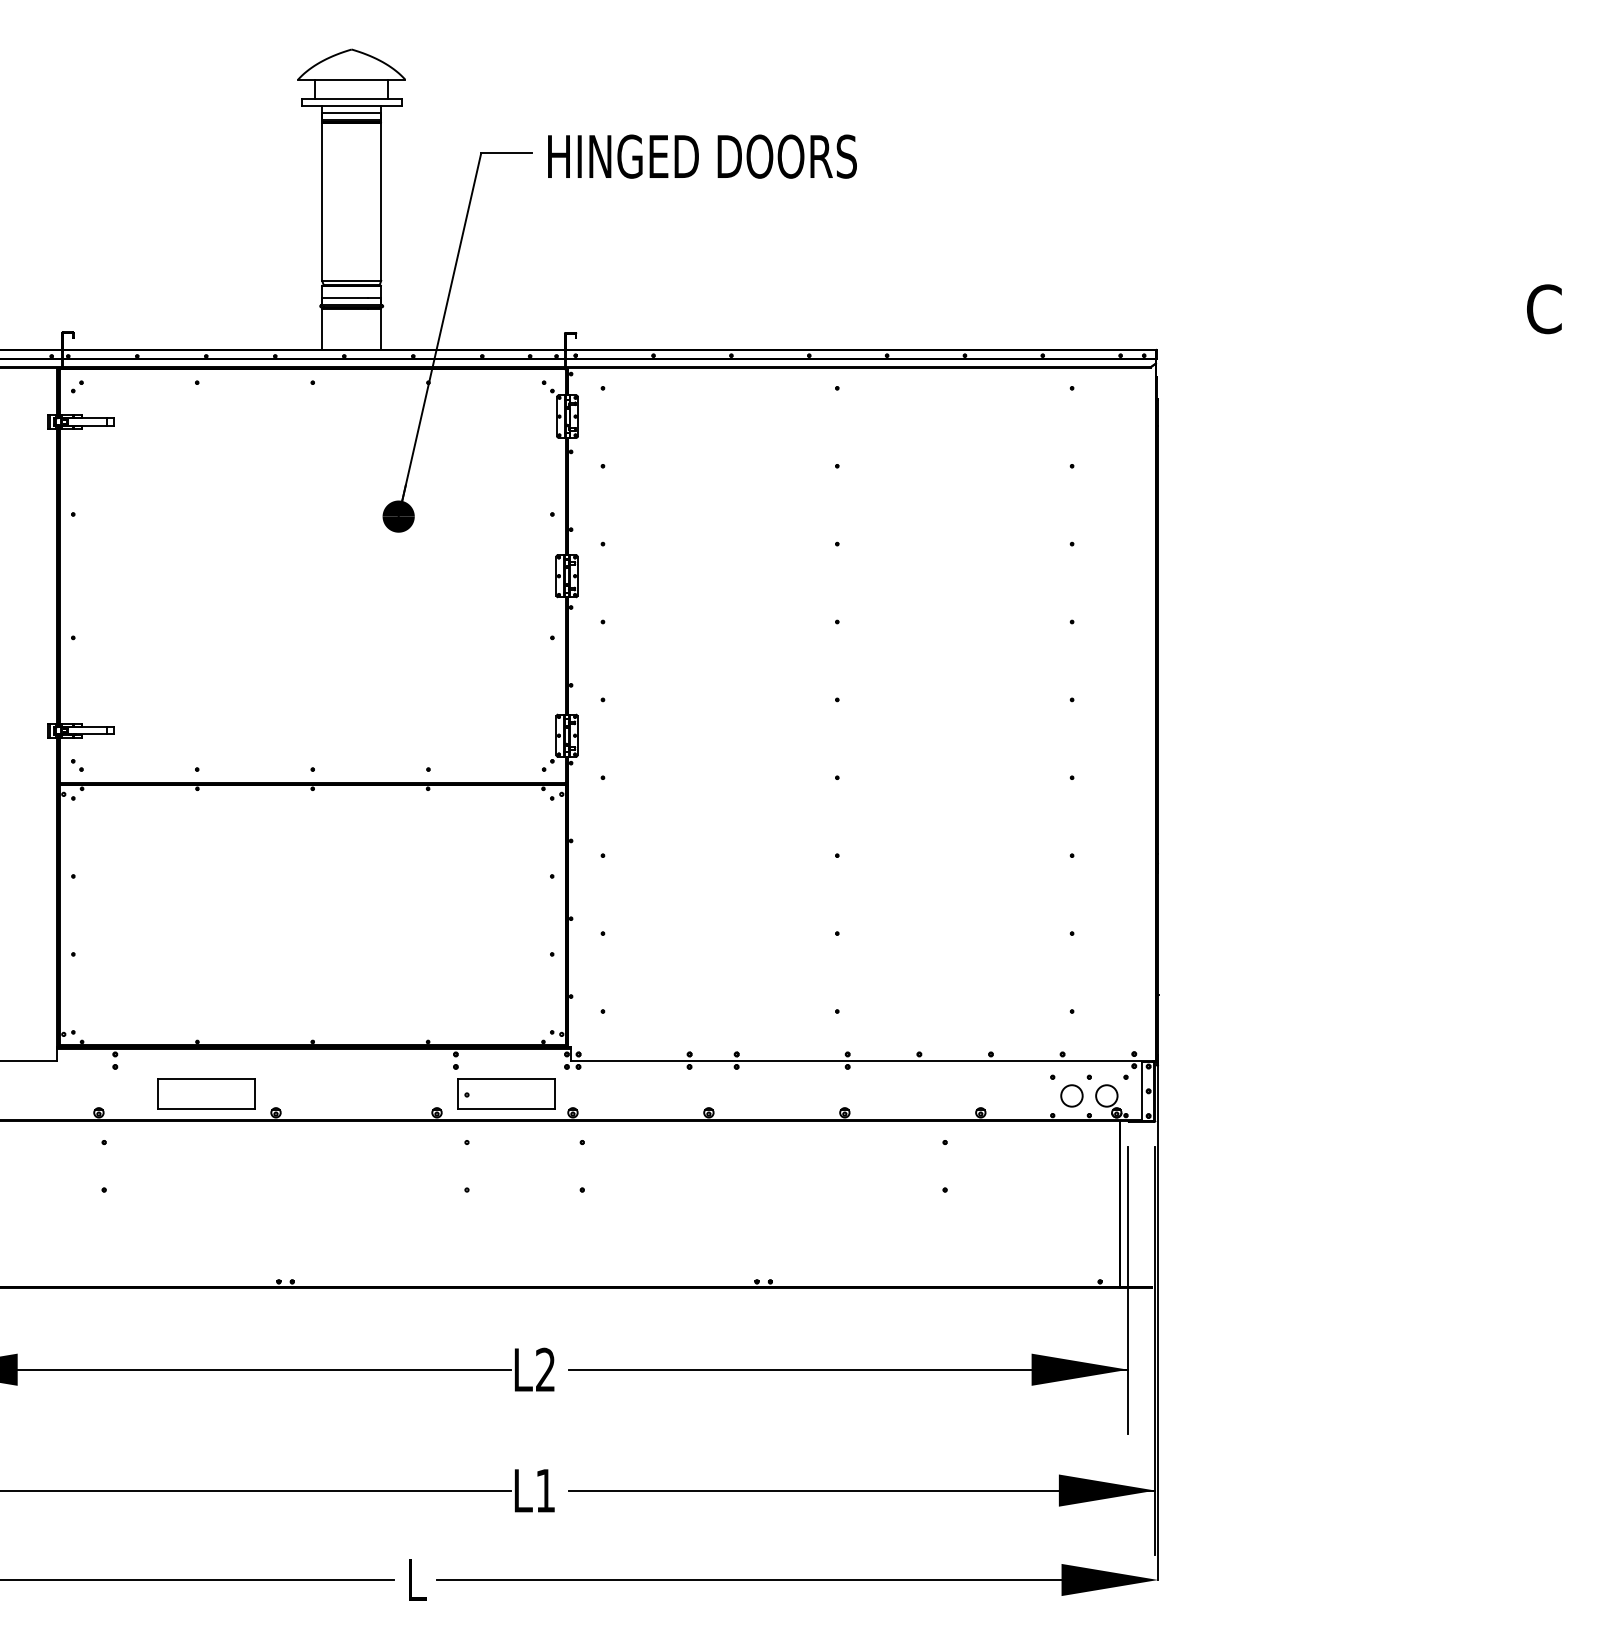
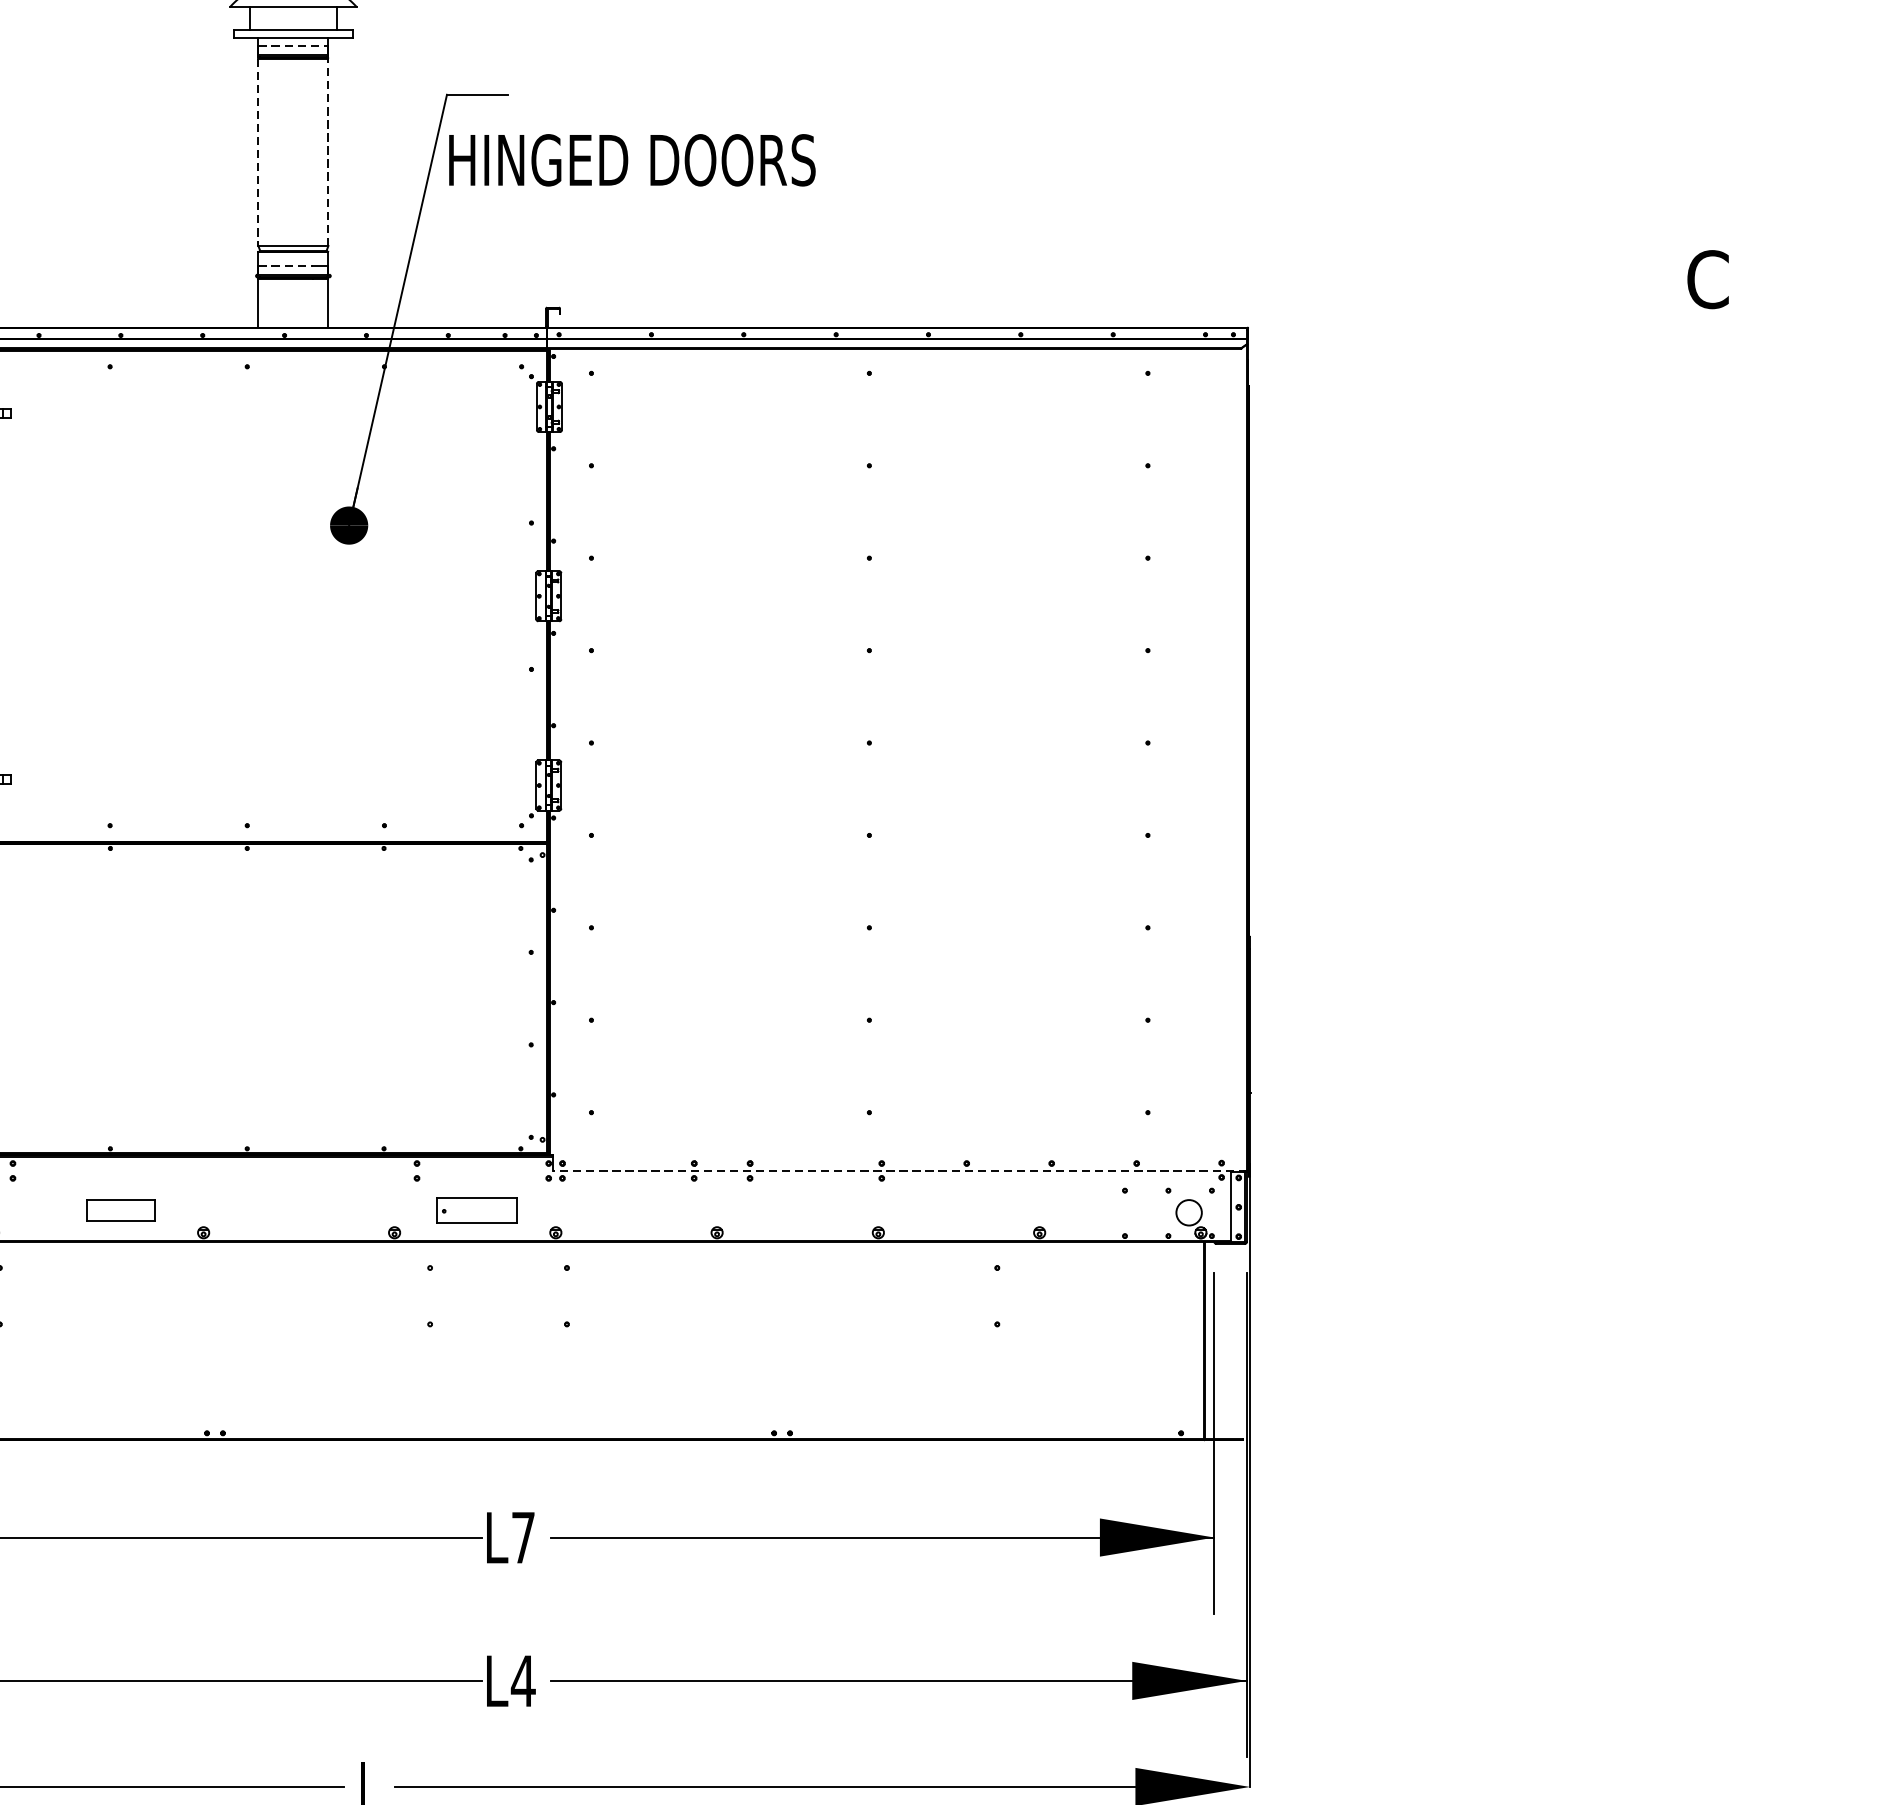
line: (351, 112) -> (293, 46), solid -> dashed
text: (702, 156) -> (632, 160), moved
line: (322, 201) -> (258, 151), solid -> dashed
line: (381, 201) -> (328, 151), solid -> dashed
line: (345, 298) -> (286, 266), solid -> dashed
line: (862, 1060) -> (899, 1170), solid -> dashed
part: (206, 1093) -> (121, 1209), size x0.6
part: (506, 1093) -> (477, 1209), size x0.7
circle: (1071, 1095) -> (1147, 1212), removed
text: (545, 1369) -> (523, 1537), L2 -> L7
text: (545, 1490) -> (523, 1680), L1 -> L4

